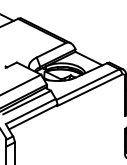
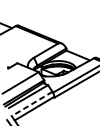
line: (30, 111) -> (31, 103), solid -> dashed

